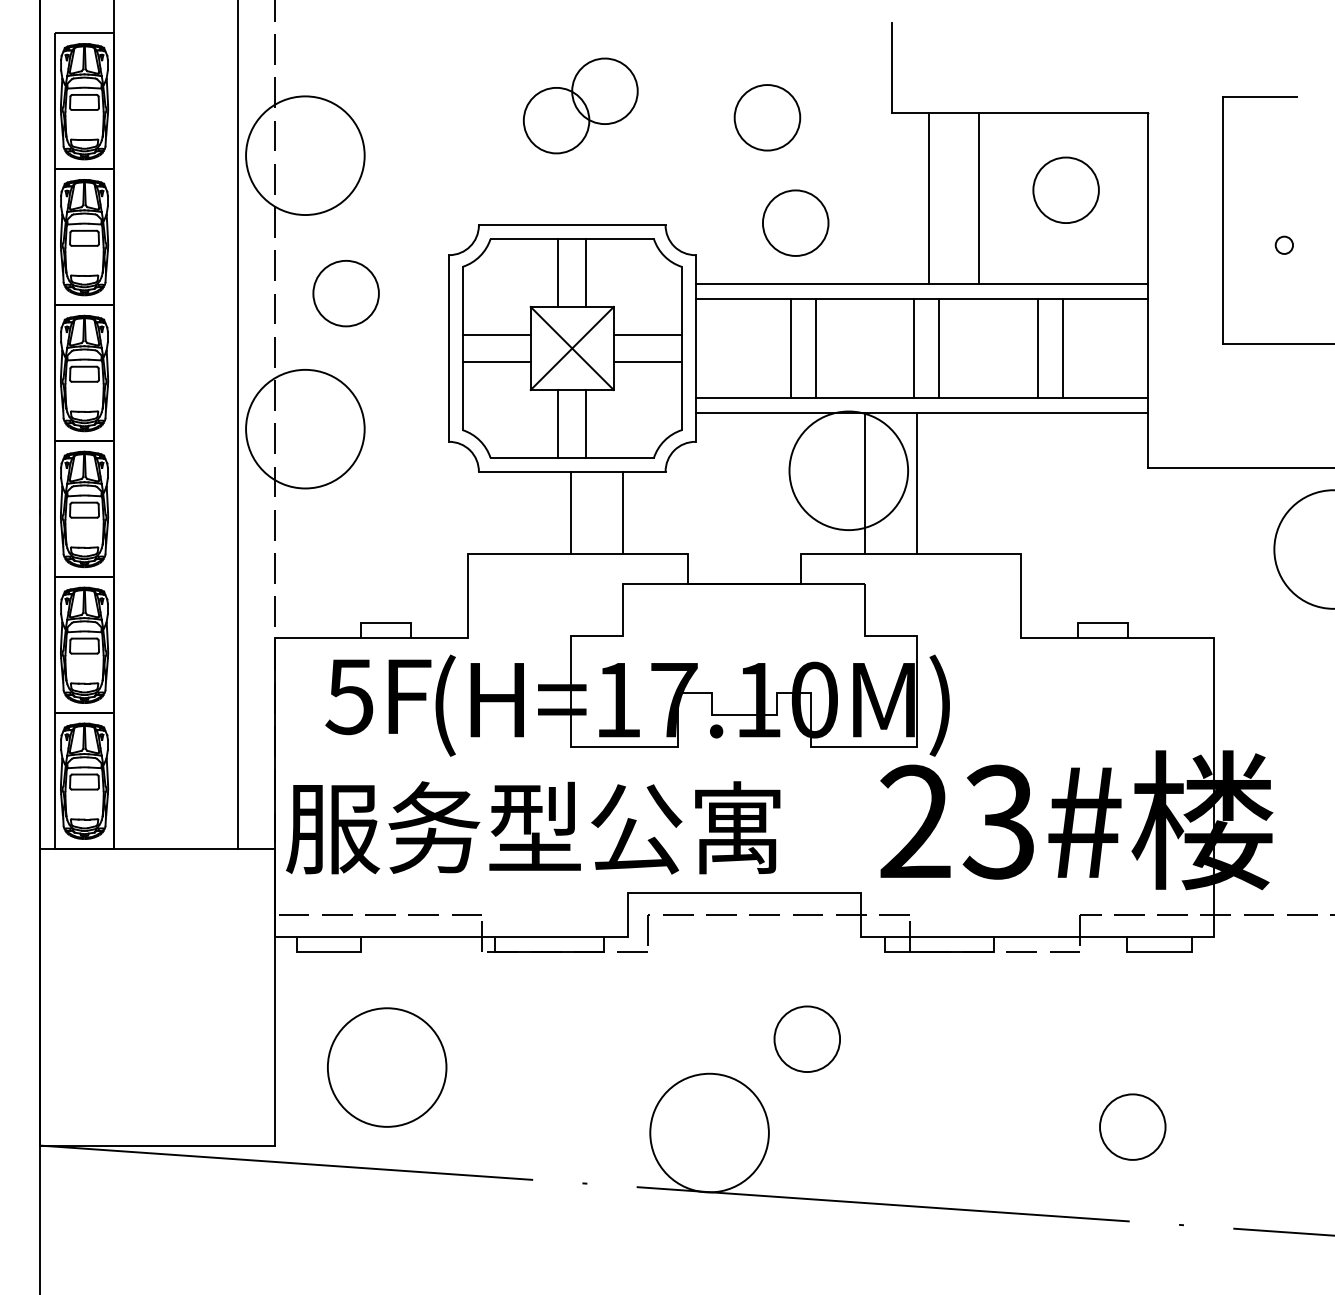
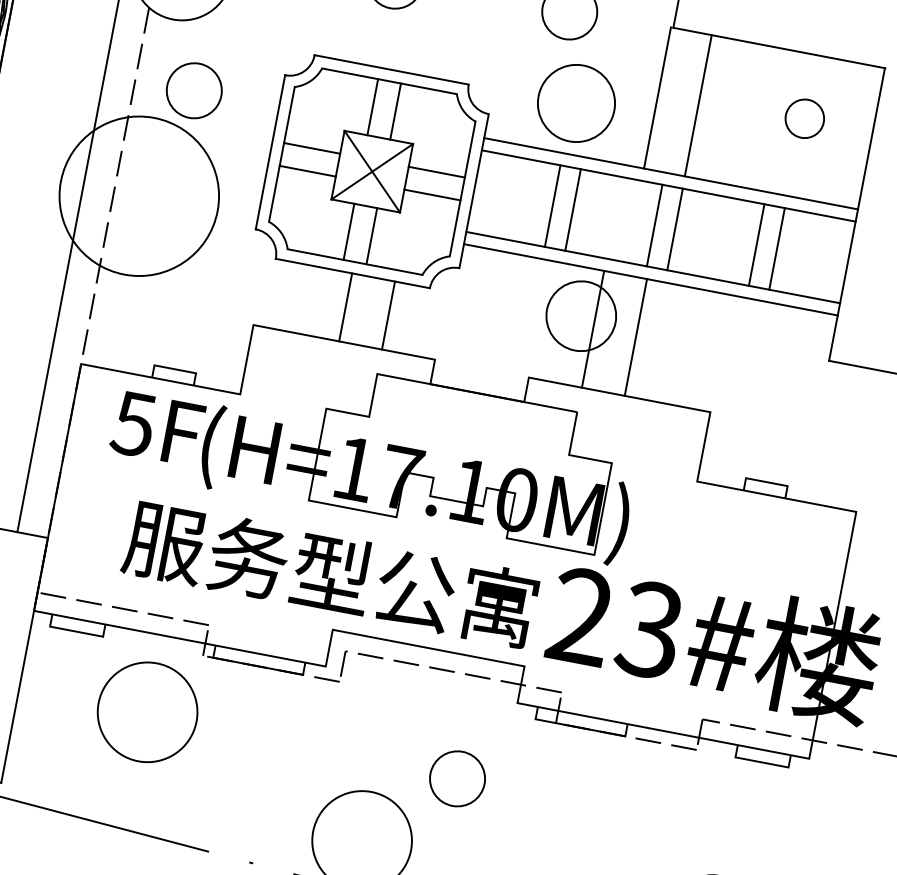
circle: (1065, 189) -> (804, 118), size x0.7
line: (929, 198) -> (657, 97), moved
line: (978, 198) -> (698, 105), moved
circle: (795, 222) -> (576, 102), size x1.4
circle: (305, 428) -> (139, 195), size x1.6
circle: (848, 470) -> (581, 315), size x0.7
text: (533, 827) -> (330, 573), moved
circle: (387, 1067) -> (147, 712), moved

